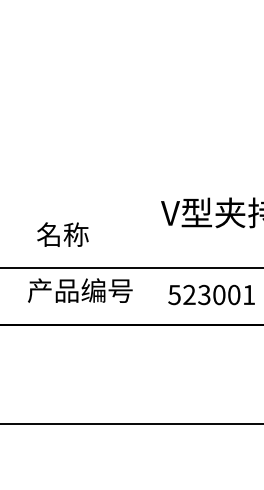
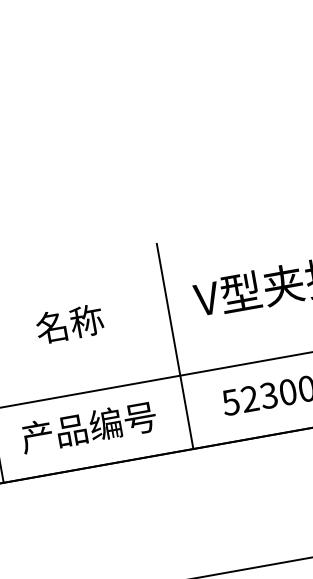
text: (62, 234) -> (69, 323), moved
line: (139, 244) -> (174, 345), added
text: (80, 290) -> (88, 427), moved

